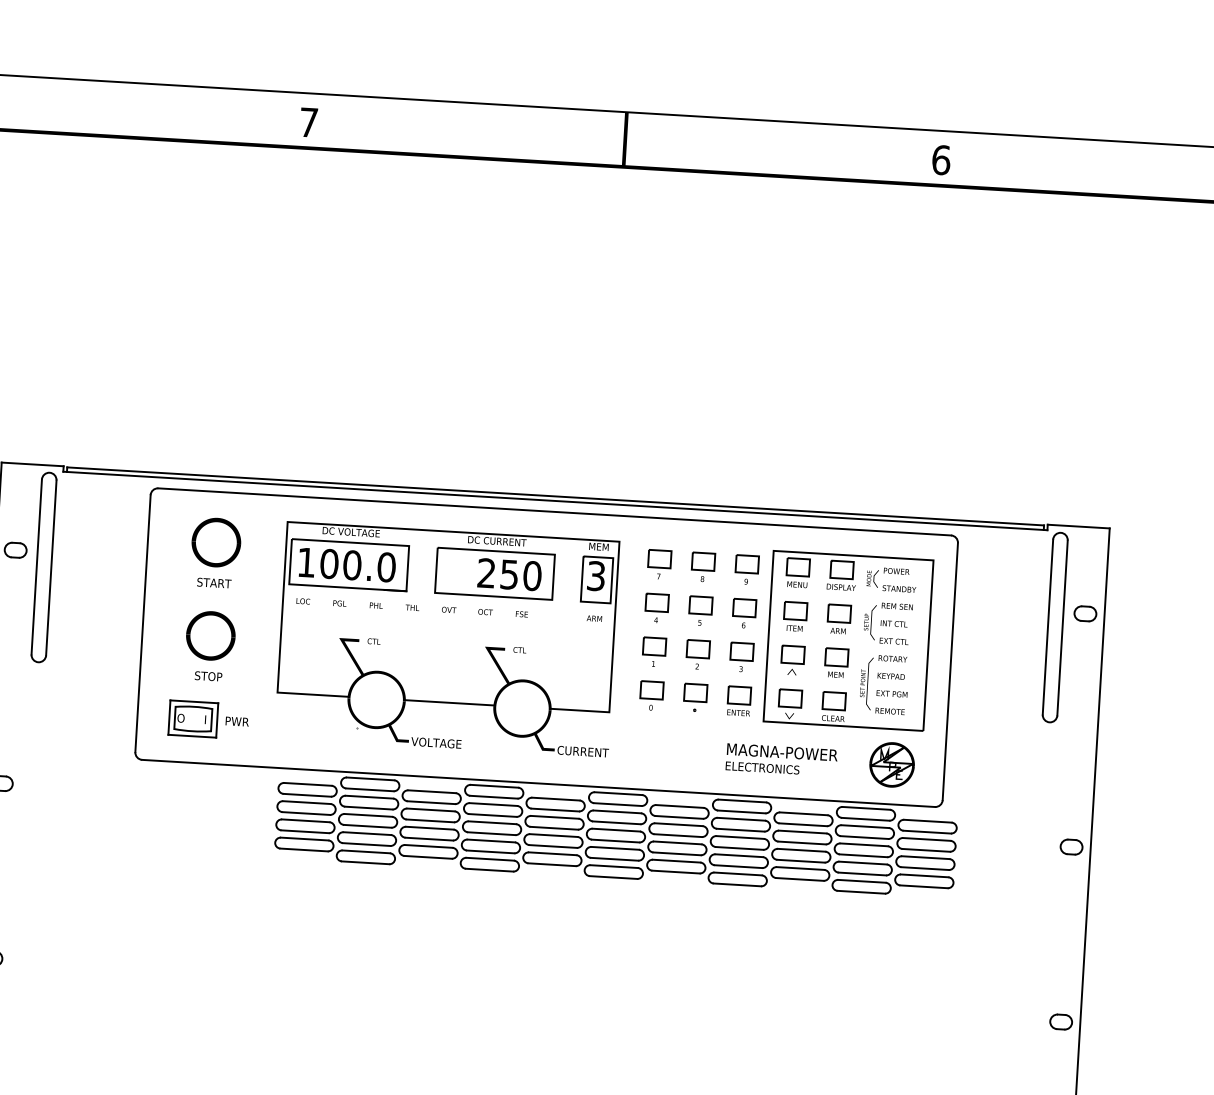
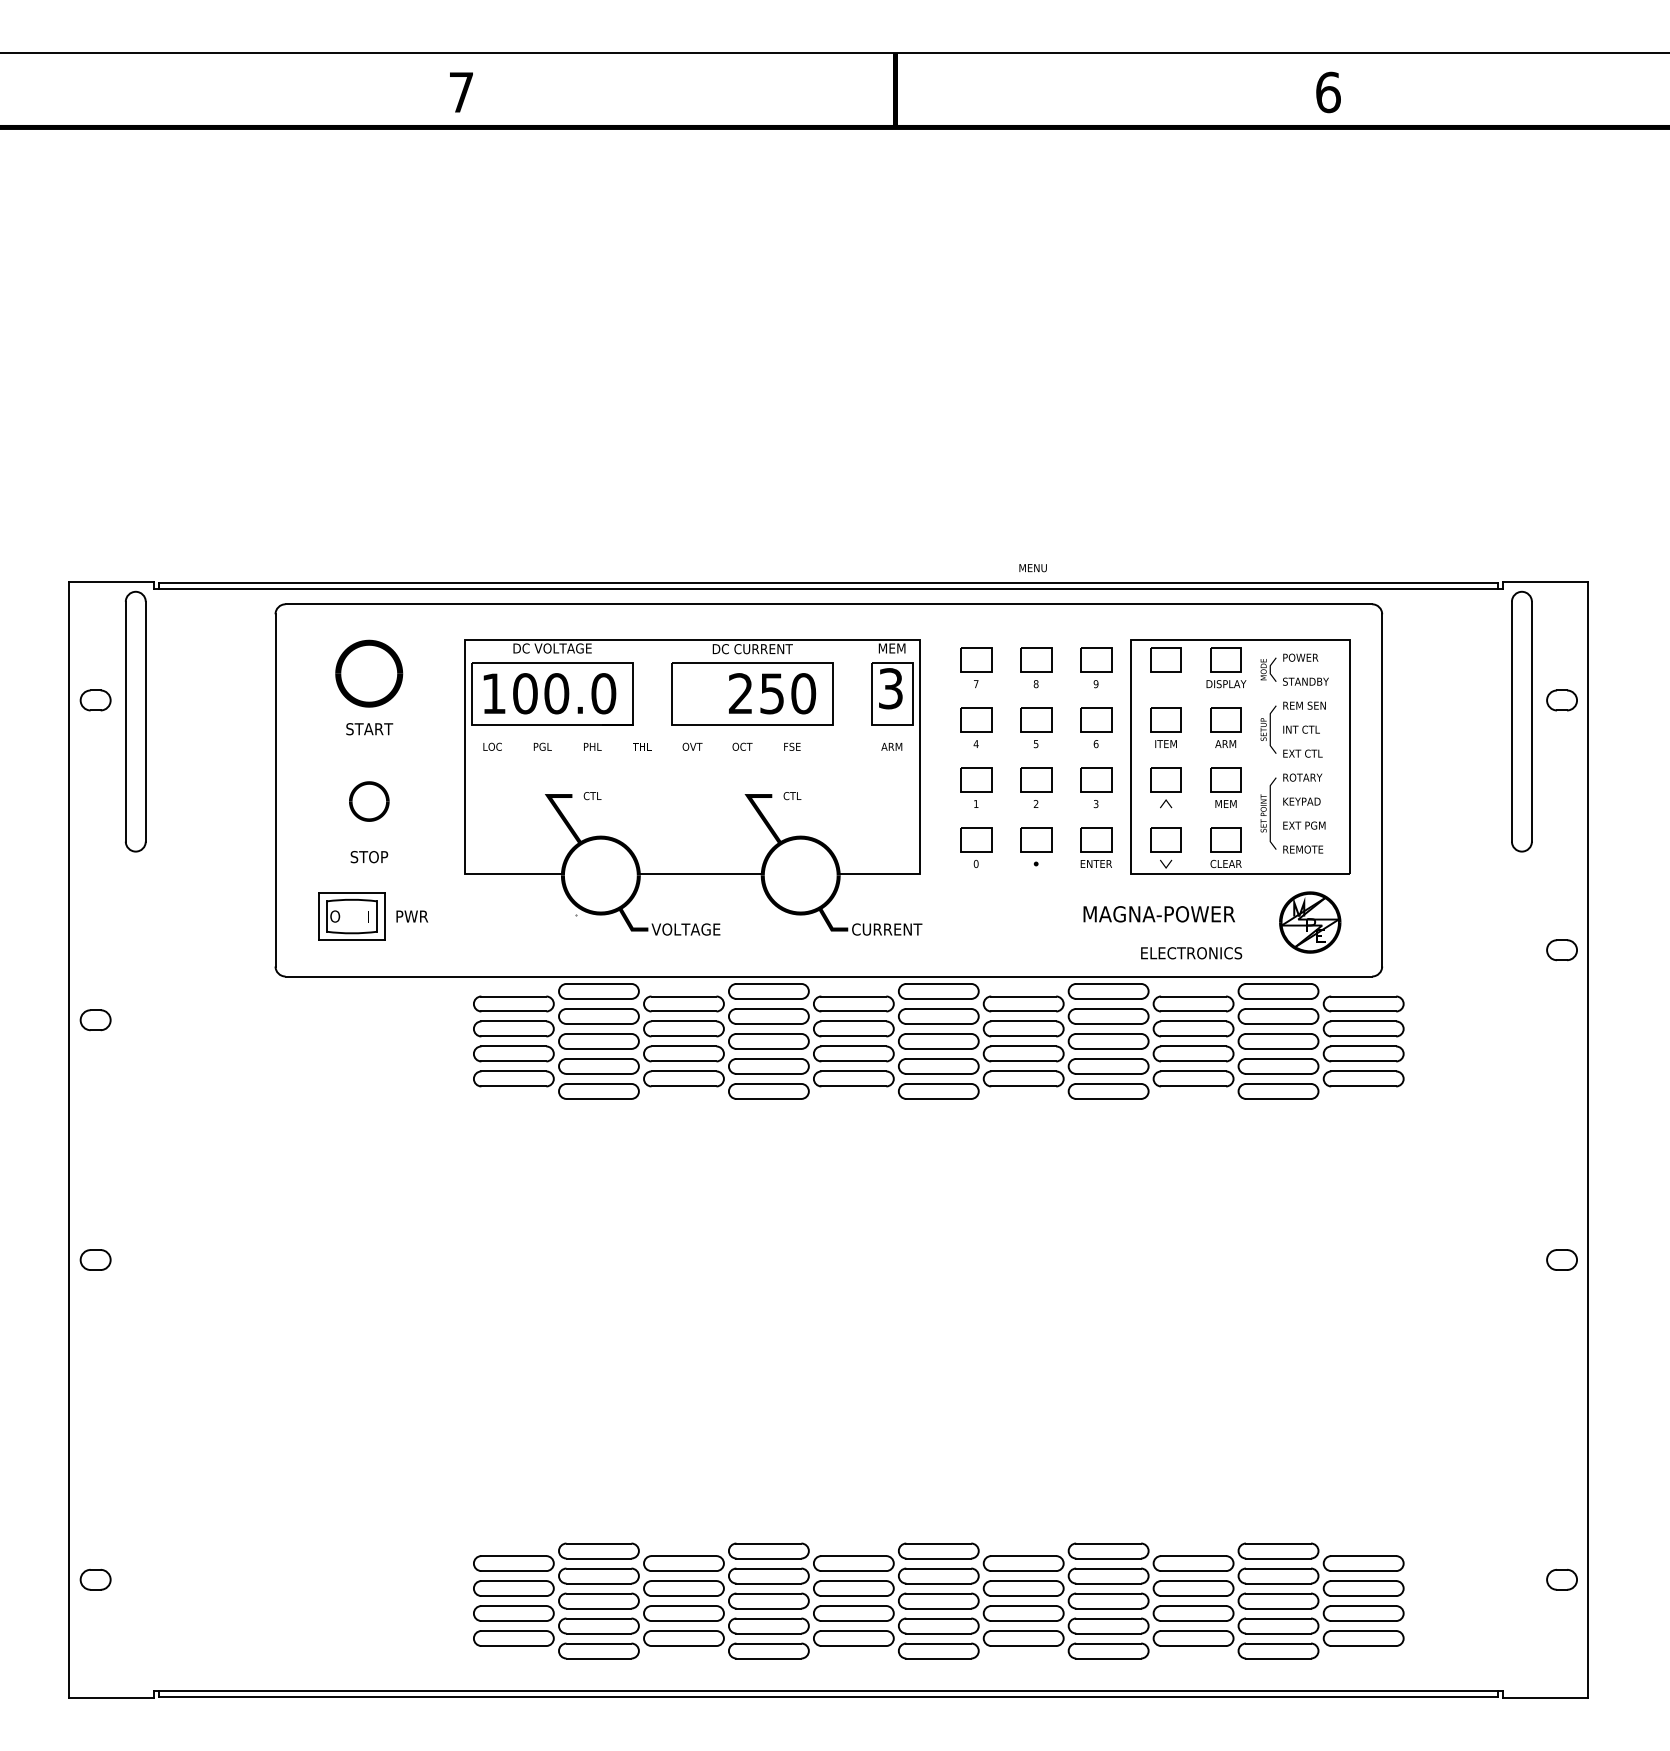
text: (796, 585) -> (1032, 568), moved
part: (211, 635) -> (369, 801), size x0.6
text: (762, 768) -> (1191, 953), moved
part: (1071, 847) -> (1561, 950), moved

